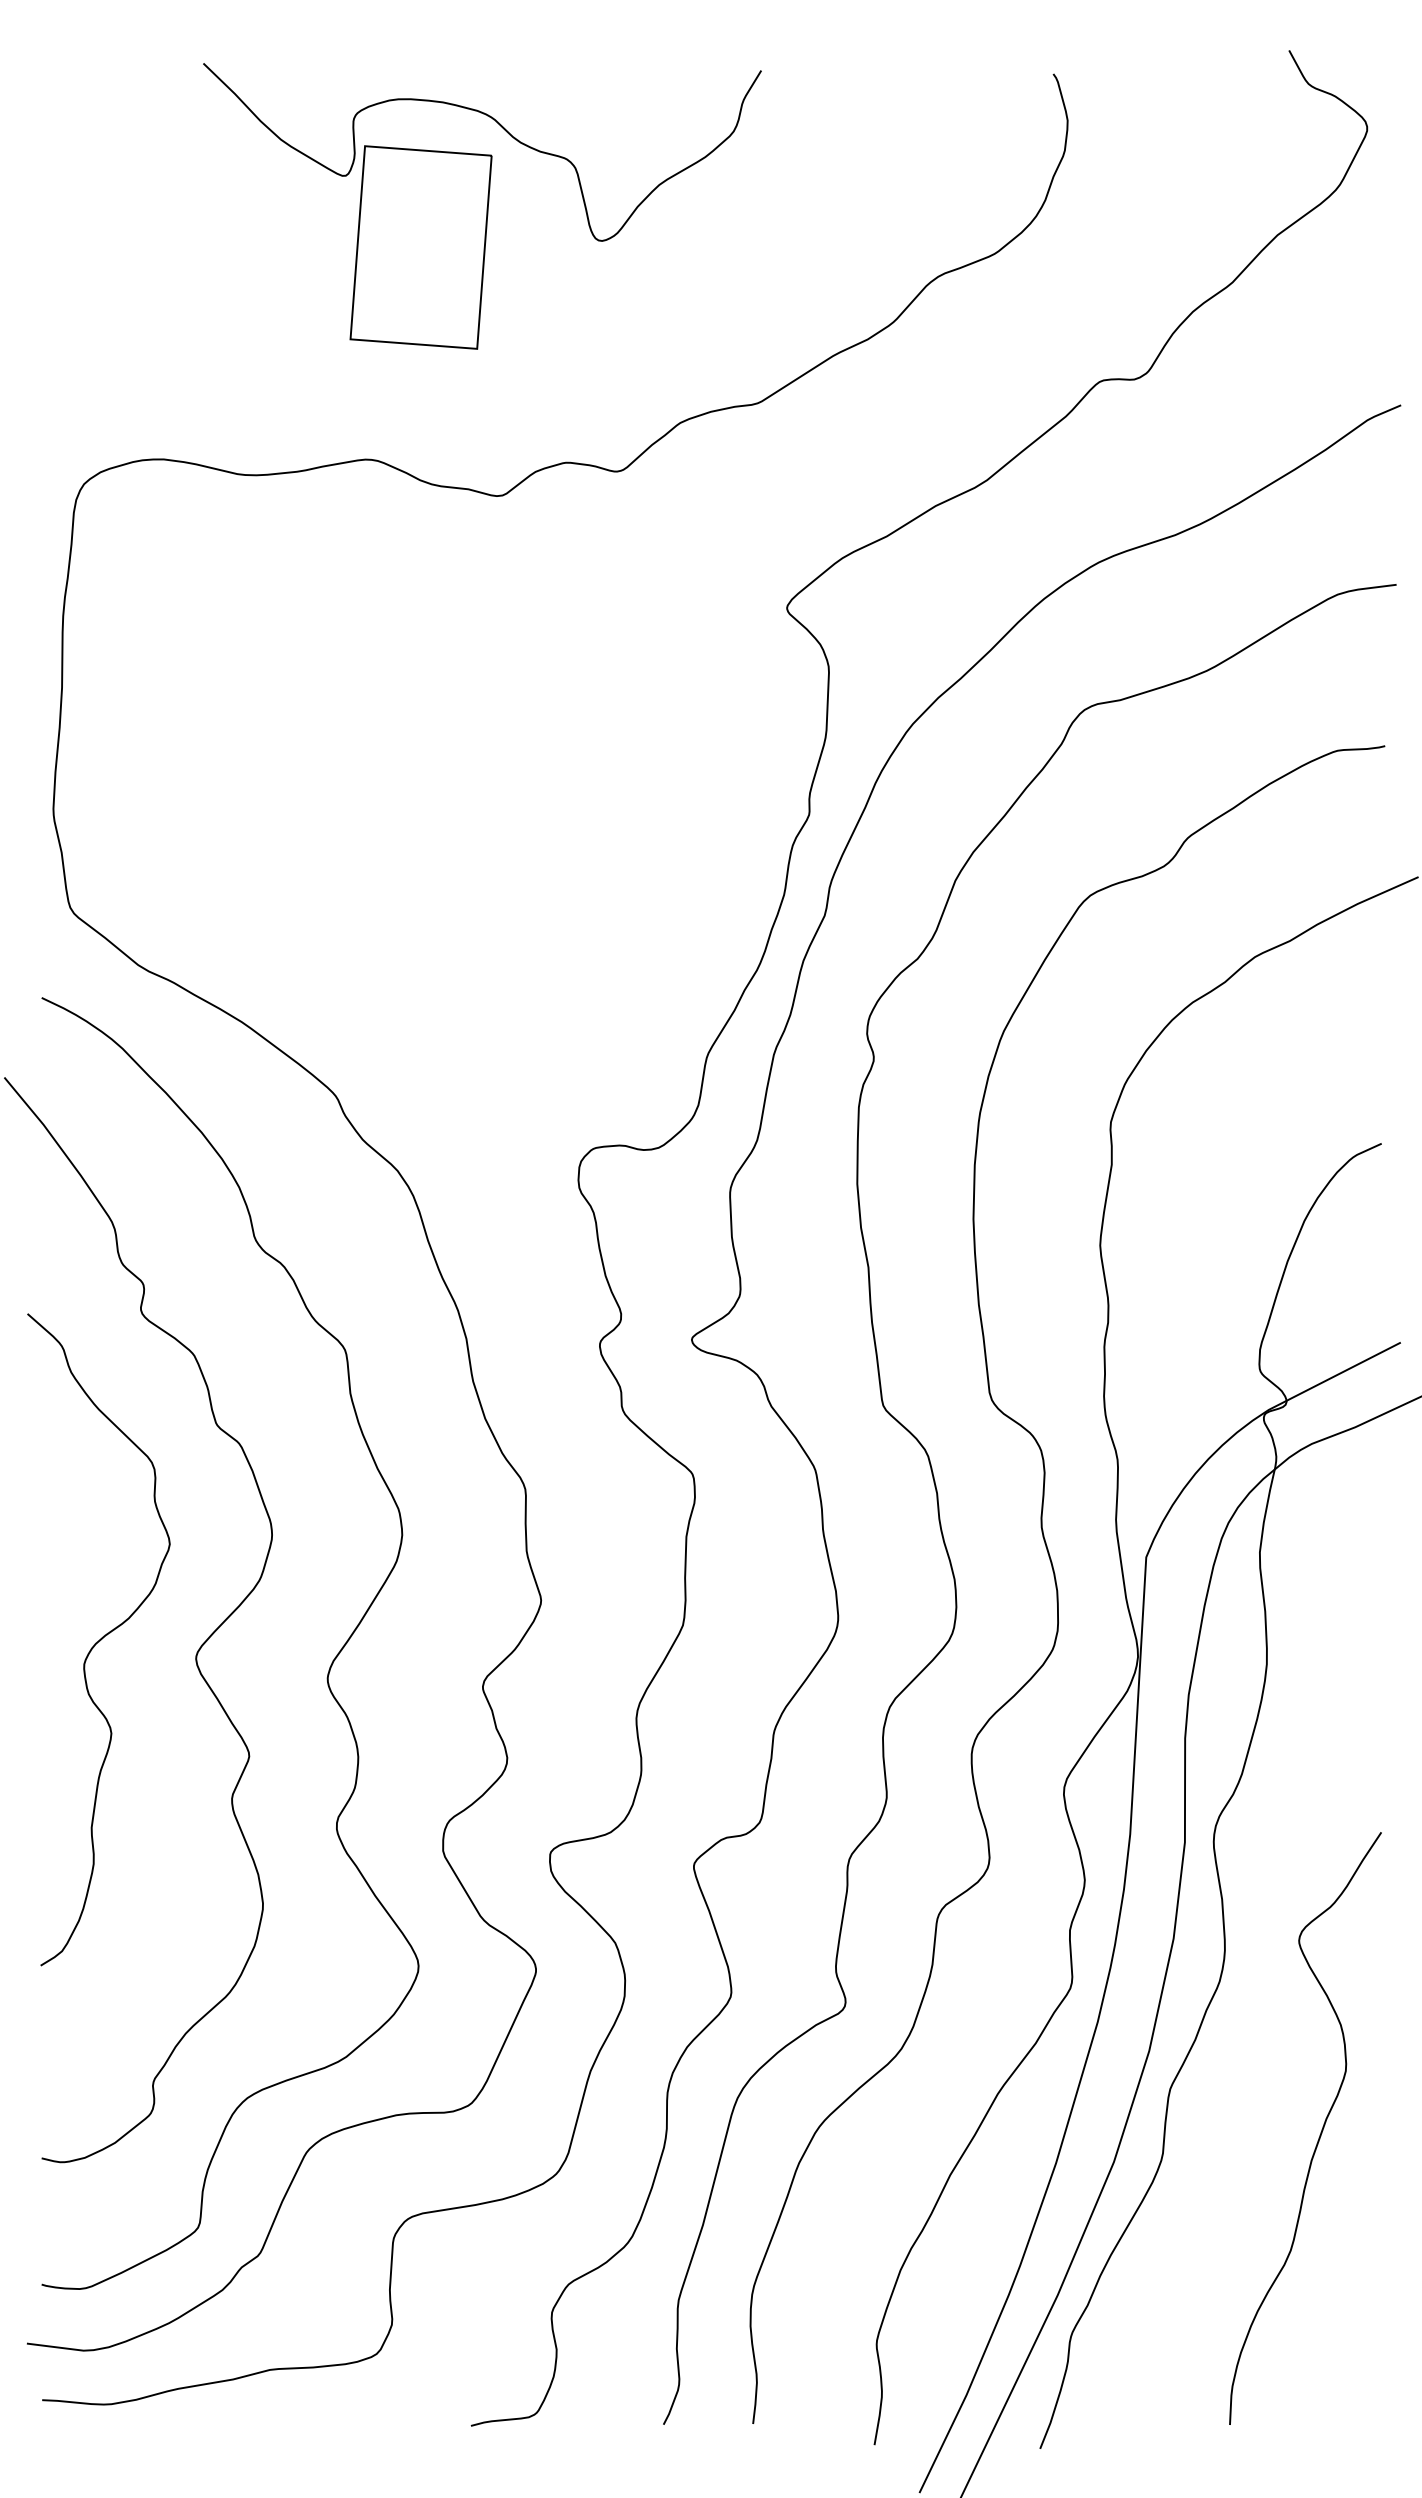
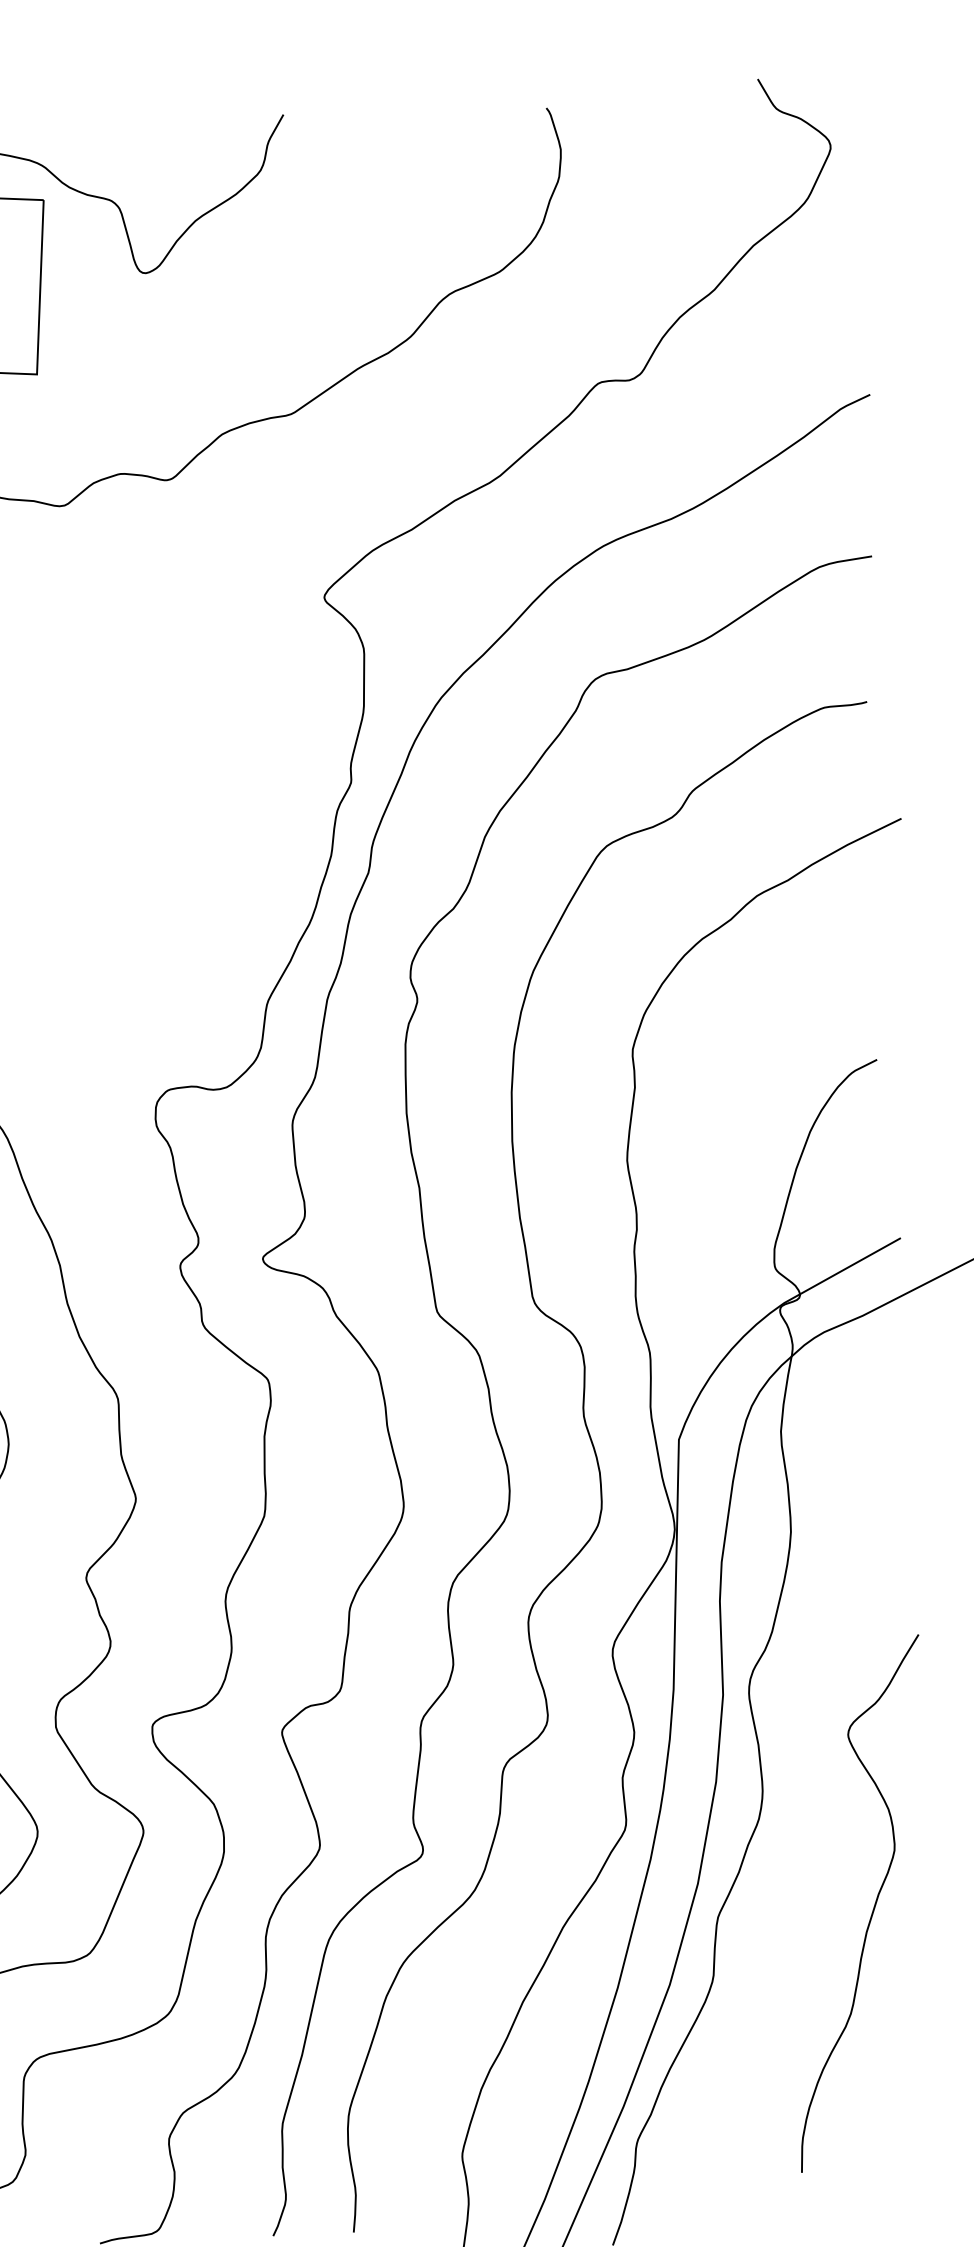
curve: (1320, 2132) -> (873, 1906), moved

